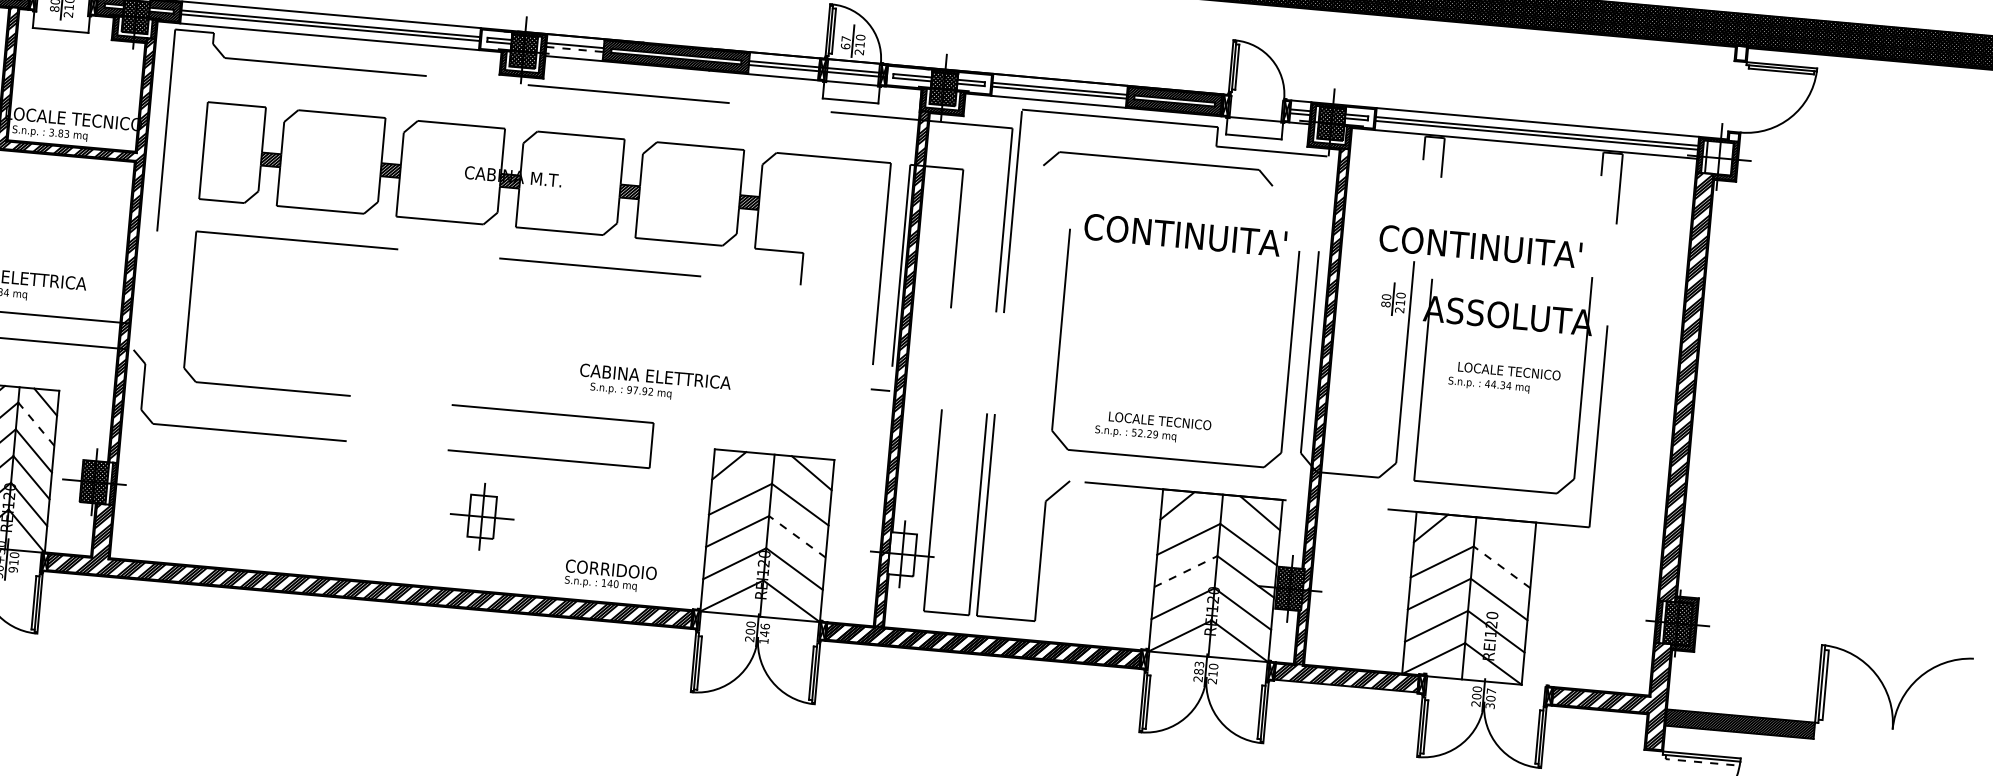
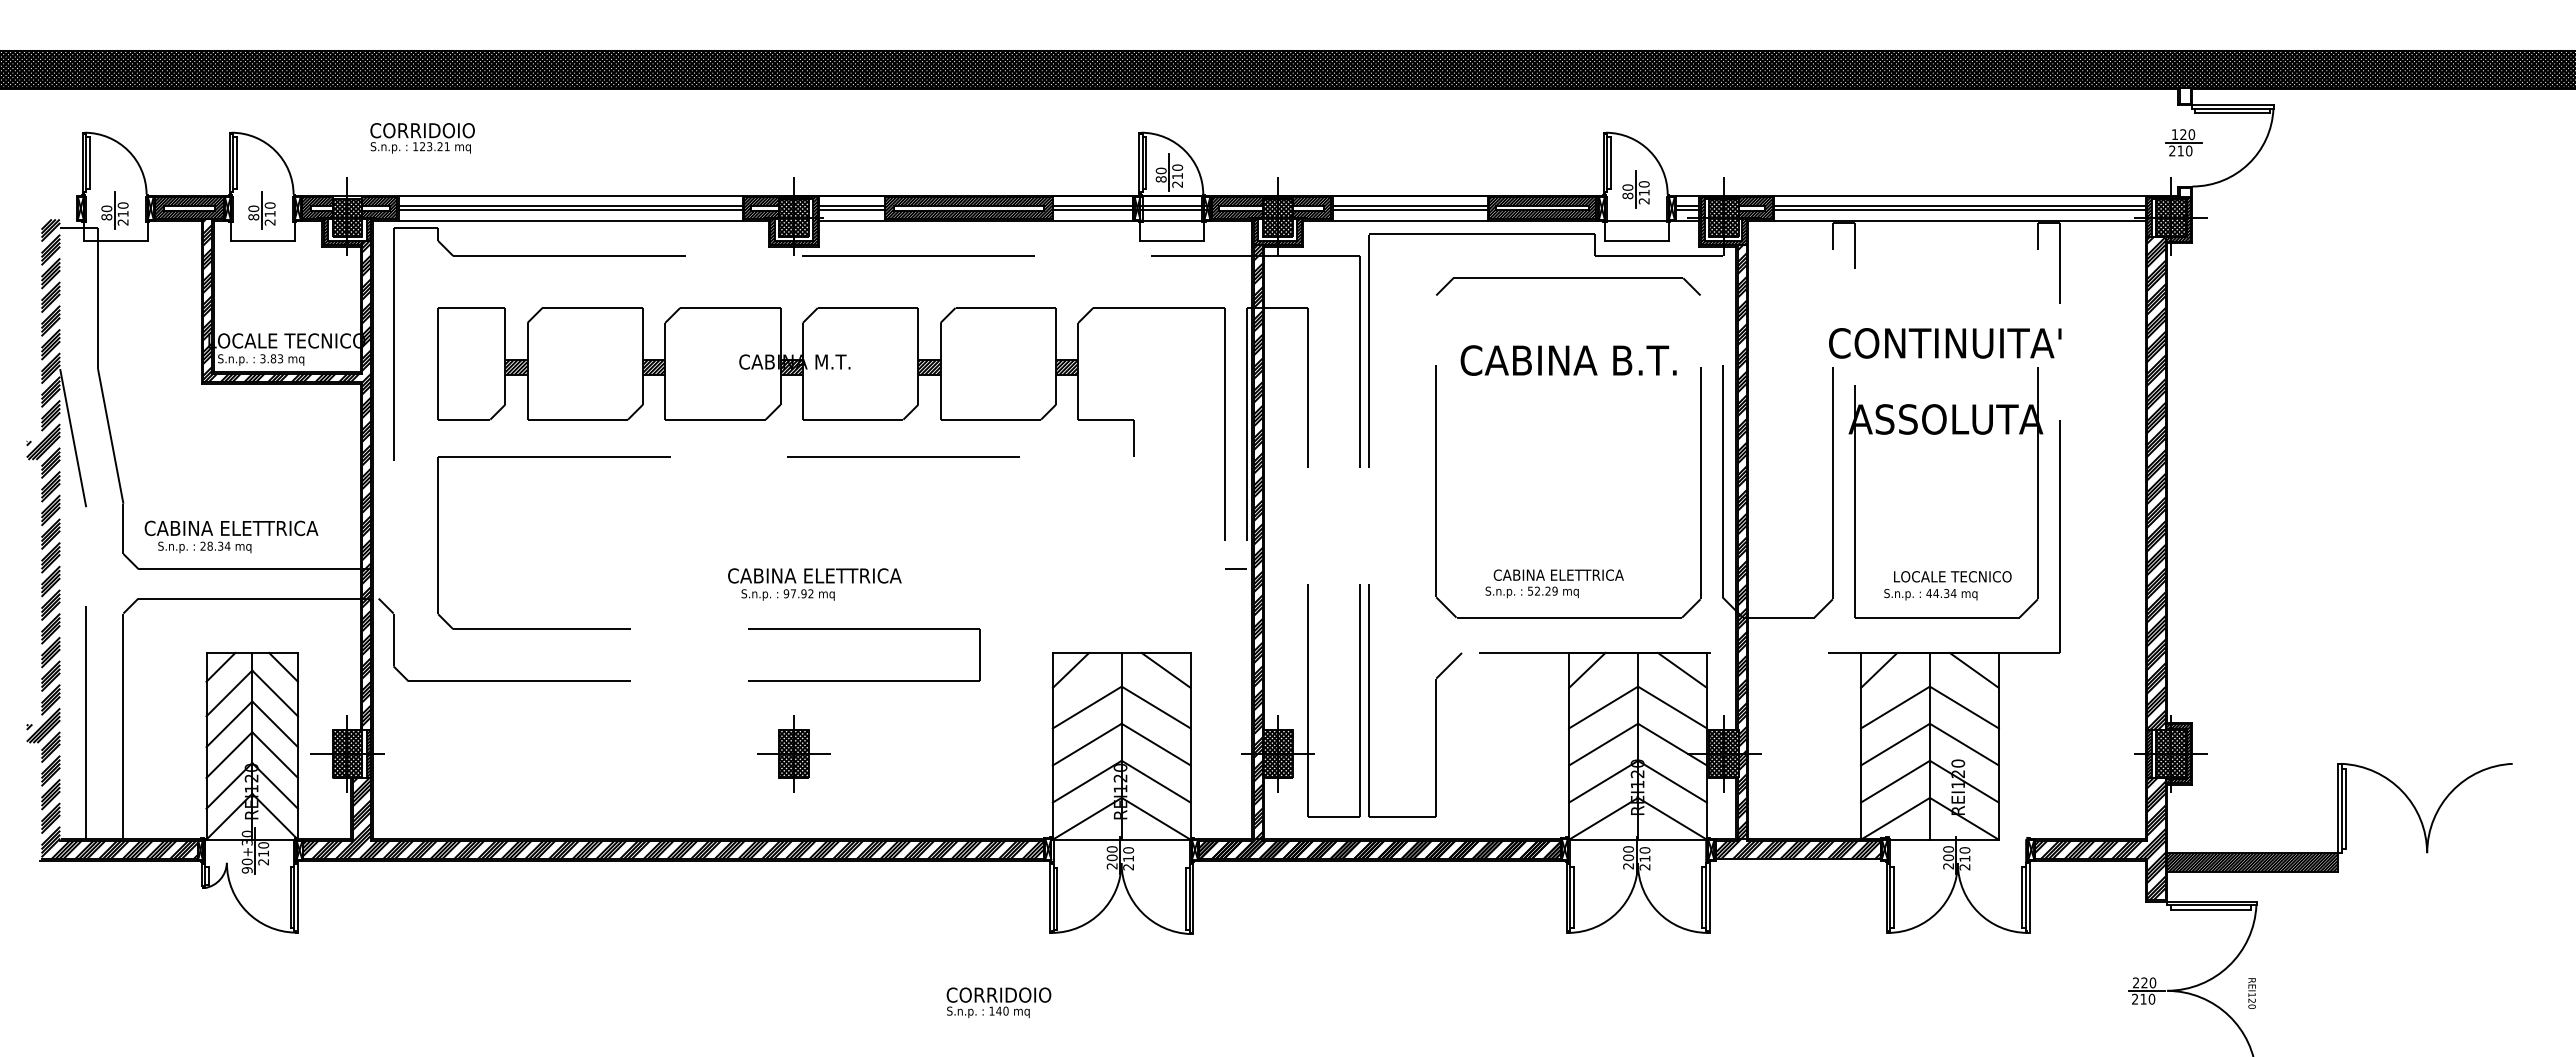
hatch: (496, 40) -> (761, 208), added
text: (845, 42) -> (1160, 174), 67 -> 80
line: (575, 49) -> (852, 210), dashed -> solid
hatch: (908, 77) -> (1236, 208), added
hatch: (973, 83) -> (1311, 208), added
part: (1736, 93) -> (2183, 142), added
hatch: (1359, 117) -> (1755, 208), added
hatch: (1719, 157) -> (2170, 217), added
part: (1159, 161) -> (1568, 278), moved
text: (1185, 235) -> (1568, 360), CONTINUITA' -> CABINA B.T.
text: (1480, 246) -> (1945, 343), moved
part: (1393, 299) -> (1635, 189), moved
text: (1504, 378) -> (1947, 585), moved
text: (654, 384) -> (814, 584), moved
text: (1159, 420) -> (1558, 574), LOCALE TECNICO -> CABINA ELETTRICA
line: (35, 424) -> (274, 693), dashed -> solid
hatch: (481, 516) -> (793, 753), added
line: (1512, 535) -> (1973, 669), added
line: (796, 536) -> (1155, 744), dashed -> solid
hatch: (902, 554) -> (1277, 753), added
line: (1501, 567) -> (1963, 707), dashed -> solid
text: (13, 570) -> (263, 862), 910 -> 210
line: (1186, 571) -> (1604, 744), dashed -> solid
text: (610, 576) -> (998, 1002), moved
text: (764, 633) -> (1128, 858), 146 -> 210
text: (1199, 668) -> (1628, 853), 283 -> 200
text: (1490, 698) -> (1964, 858), 307 -> 210
line: (1701, 761) -> (2211, 909), dashed -> solid

